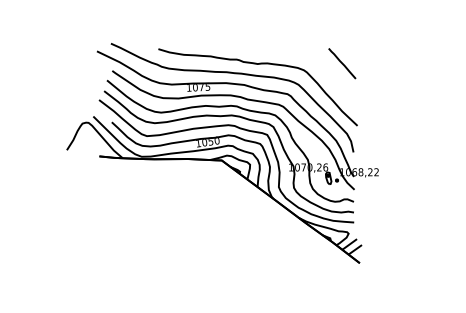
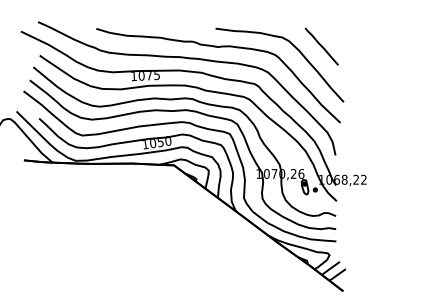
part: (320, 65) -> (295, 48), added

